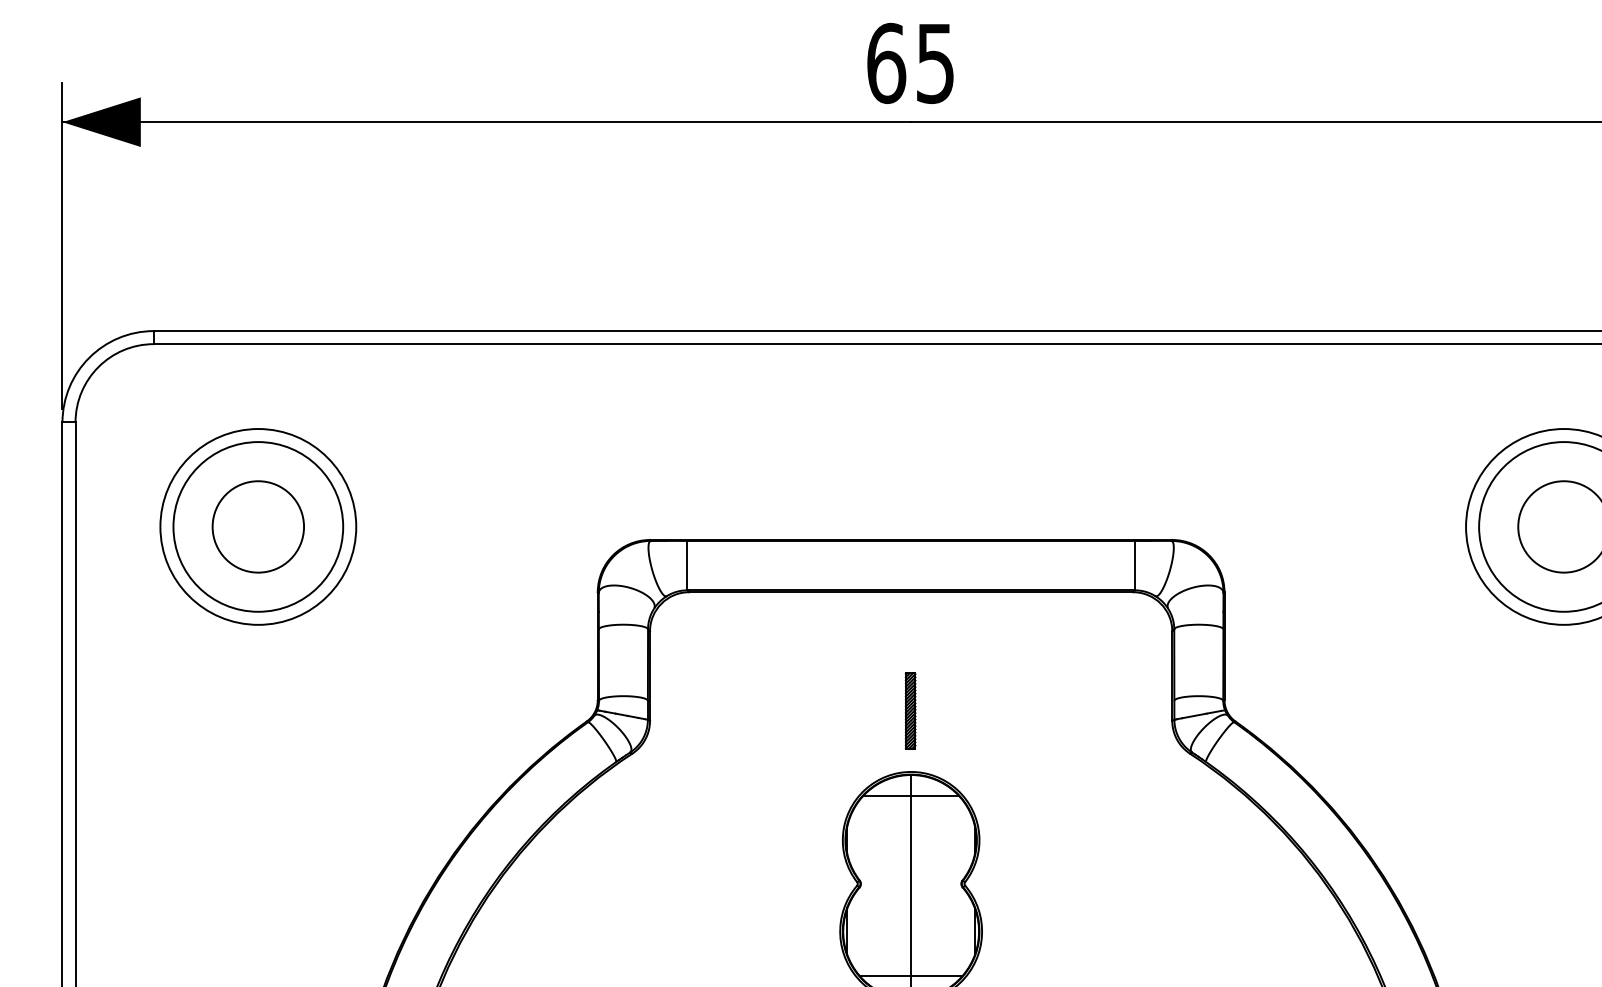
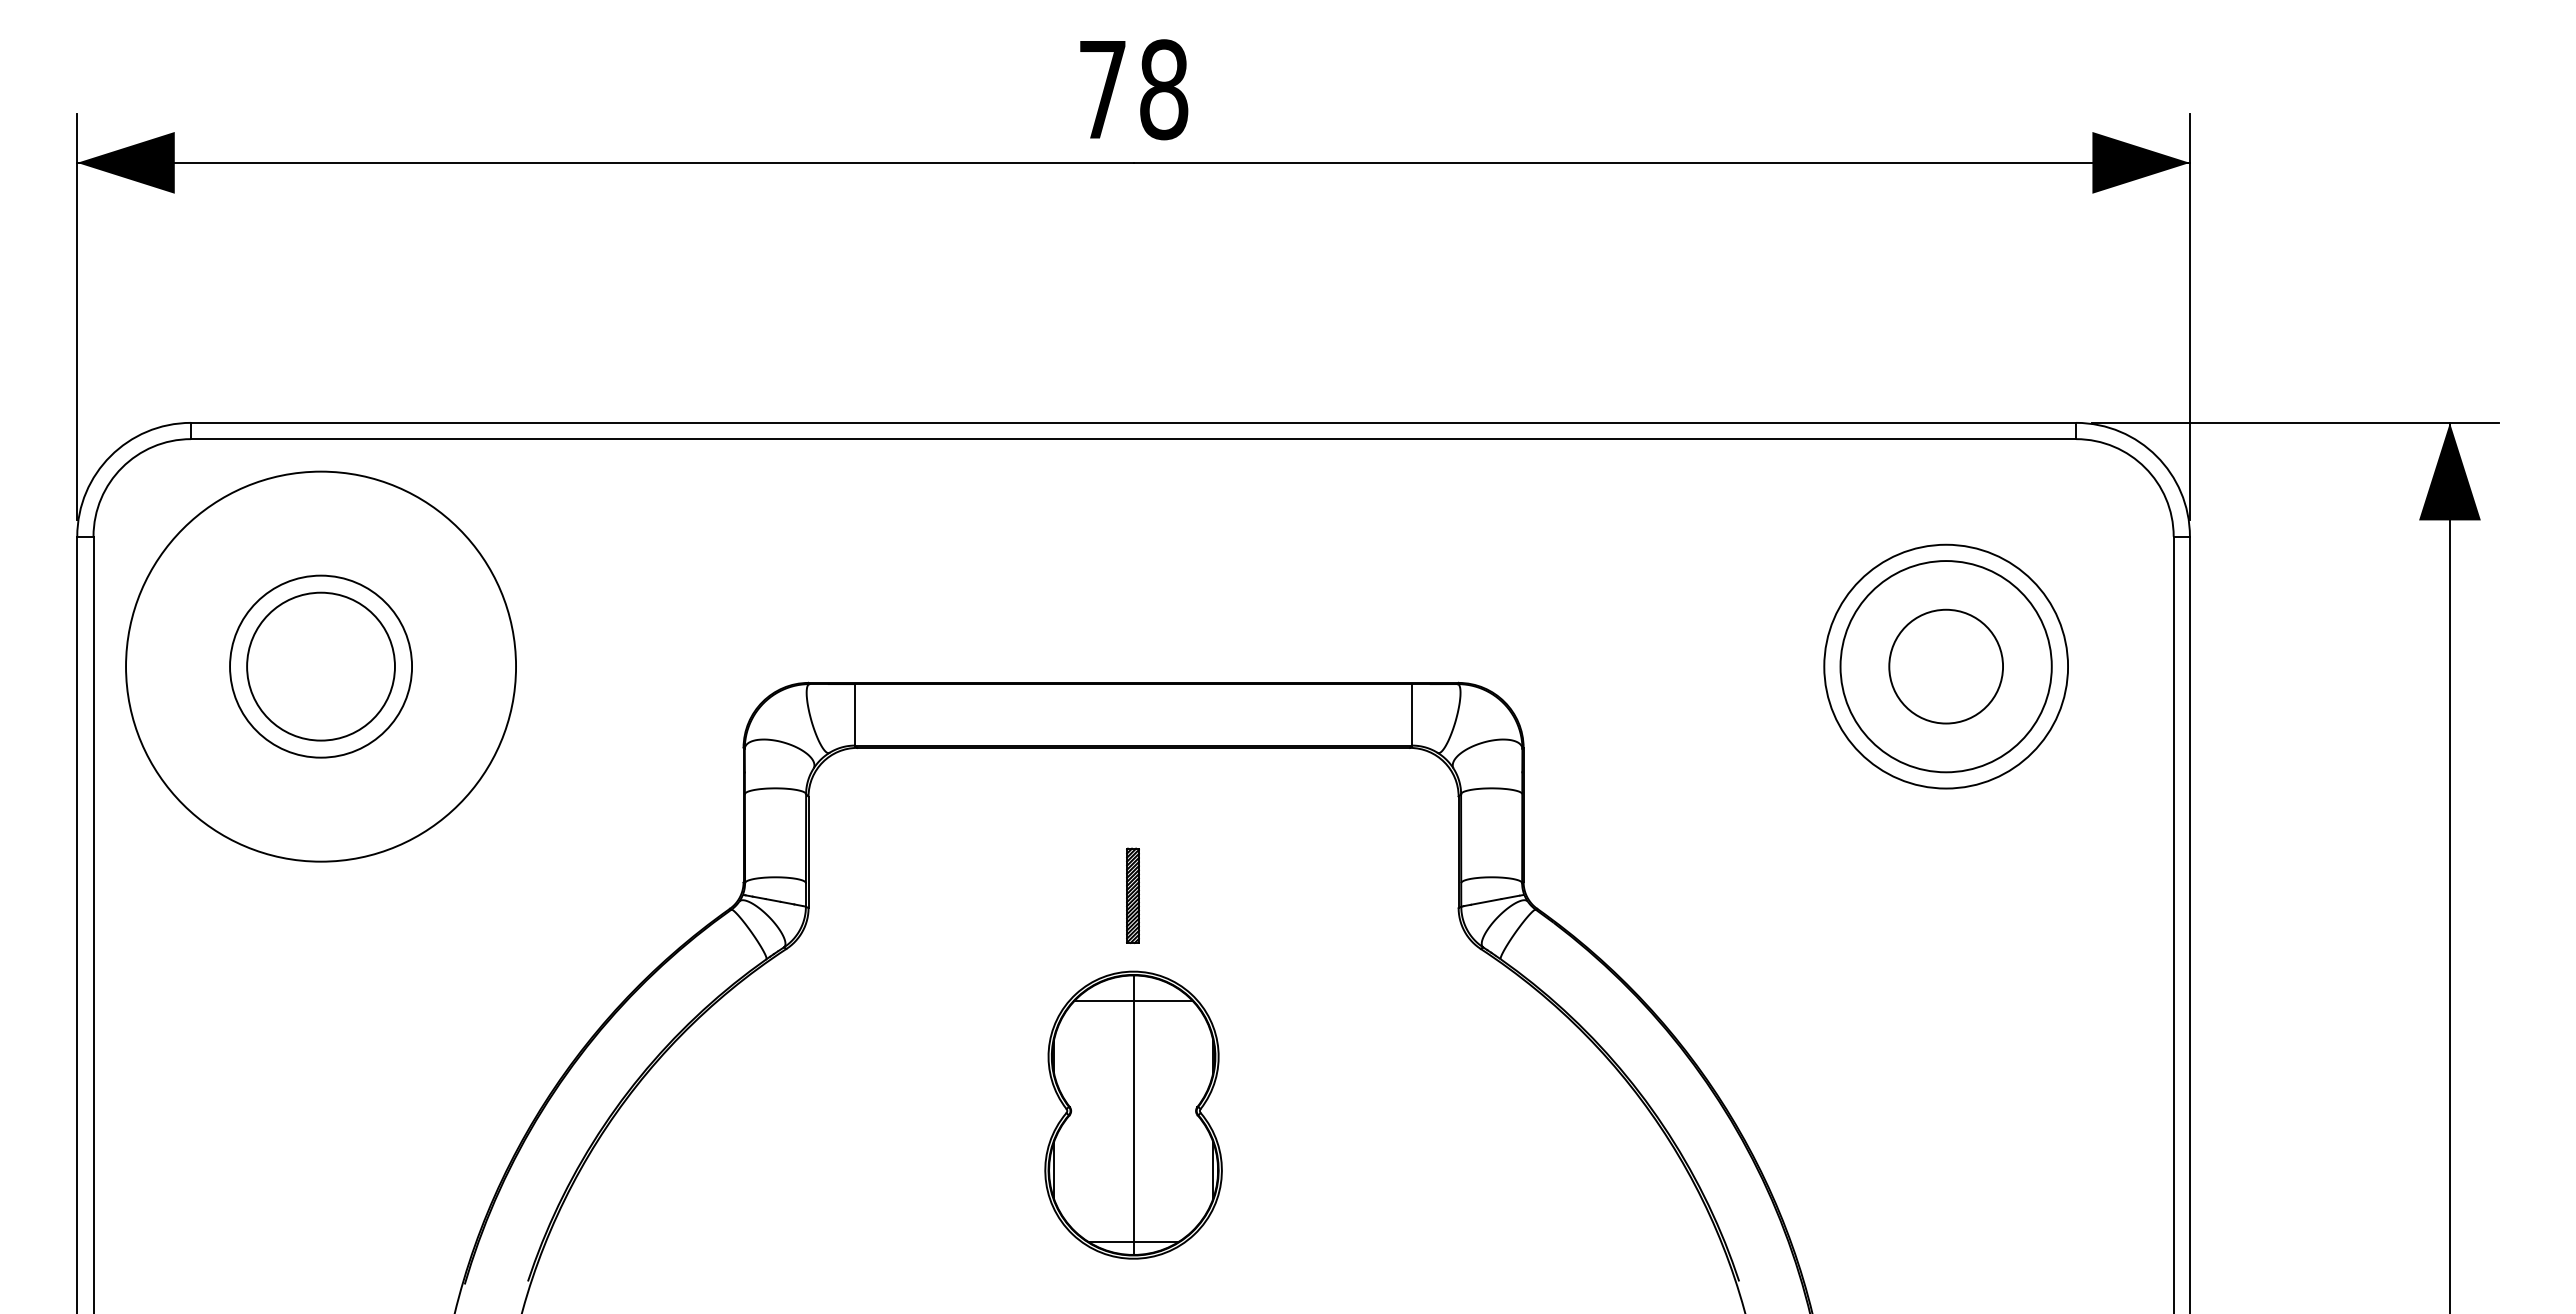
text: (911, 63) -> (1133, 89), 65 -> 78
circle: (257, 526) -> (320, 666), size x0.7
circle: (257, 526) -> (320, 666), size x1.6
circle: (257, 526) -> (320, 666), size x1.6
line: (911, 975) -> (1133, 1225), removed

